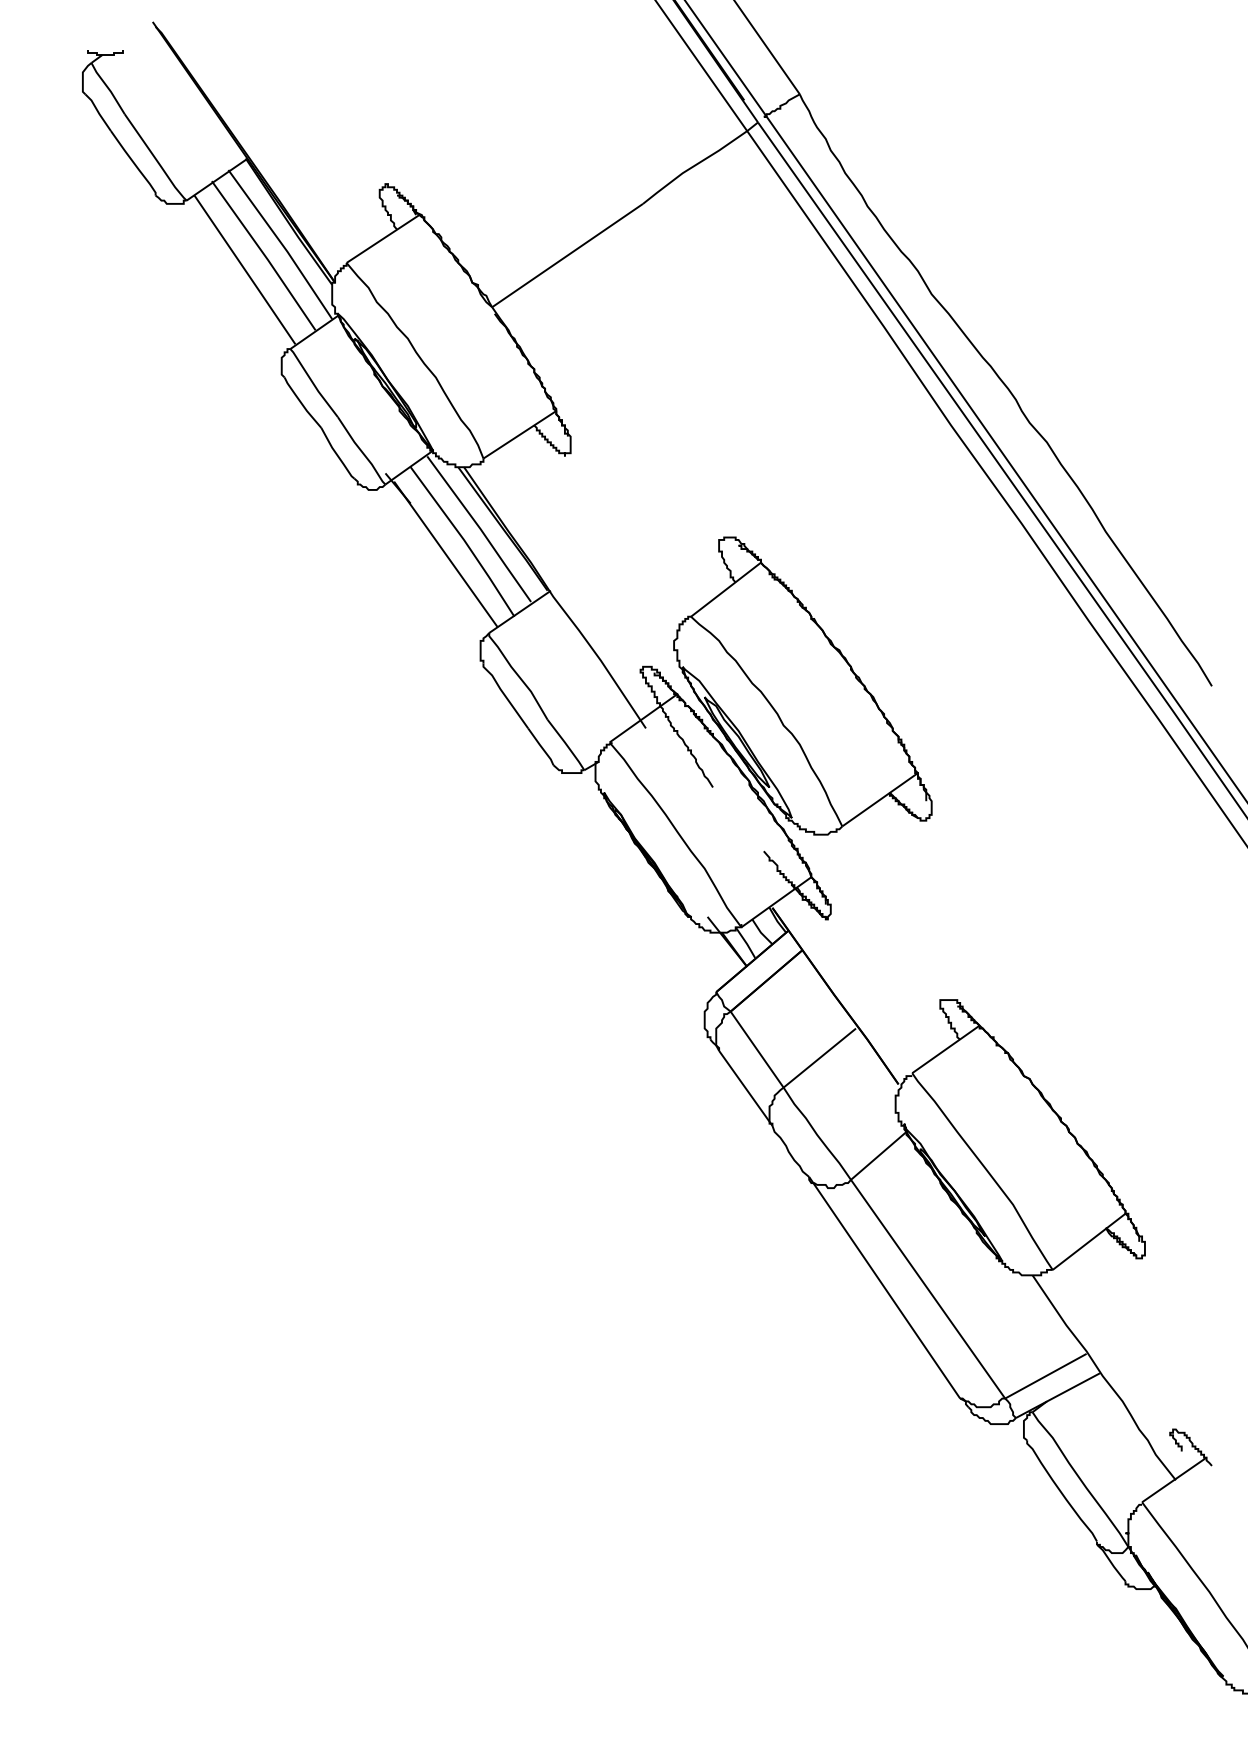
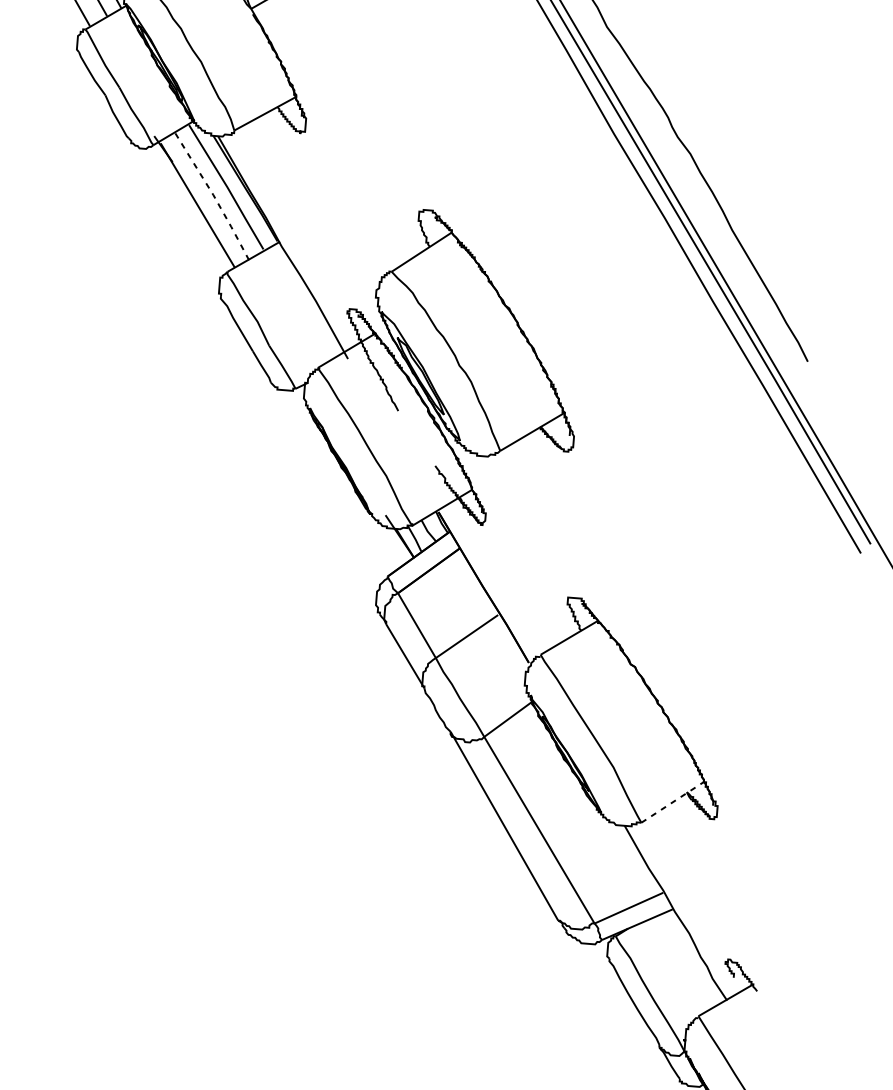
line: (464, 540) -> (213, 195), solid -> dashed
line: (1089, 1241) -> (672, 802), solid -> dashed

